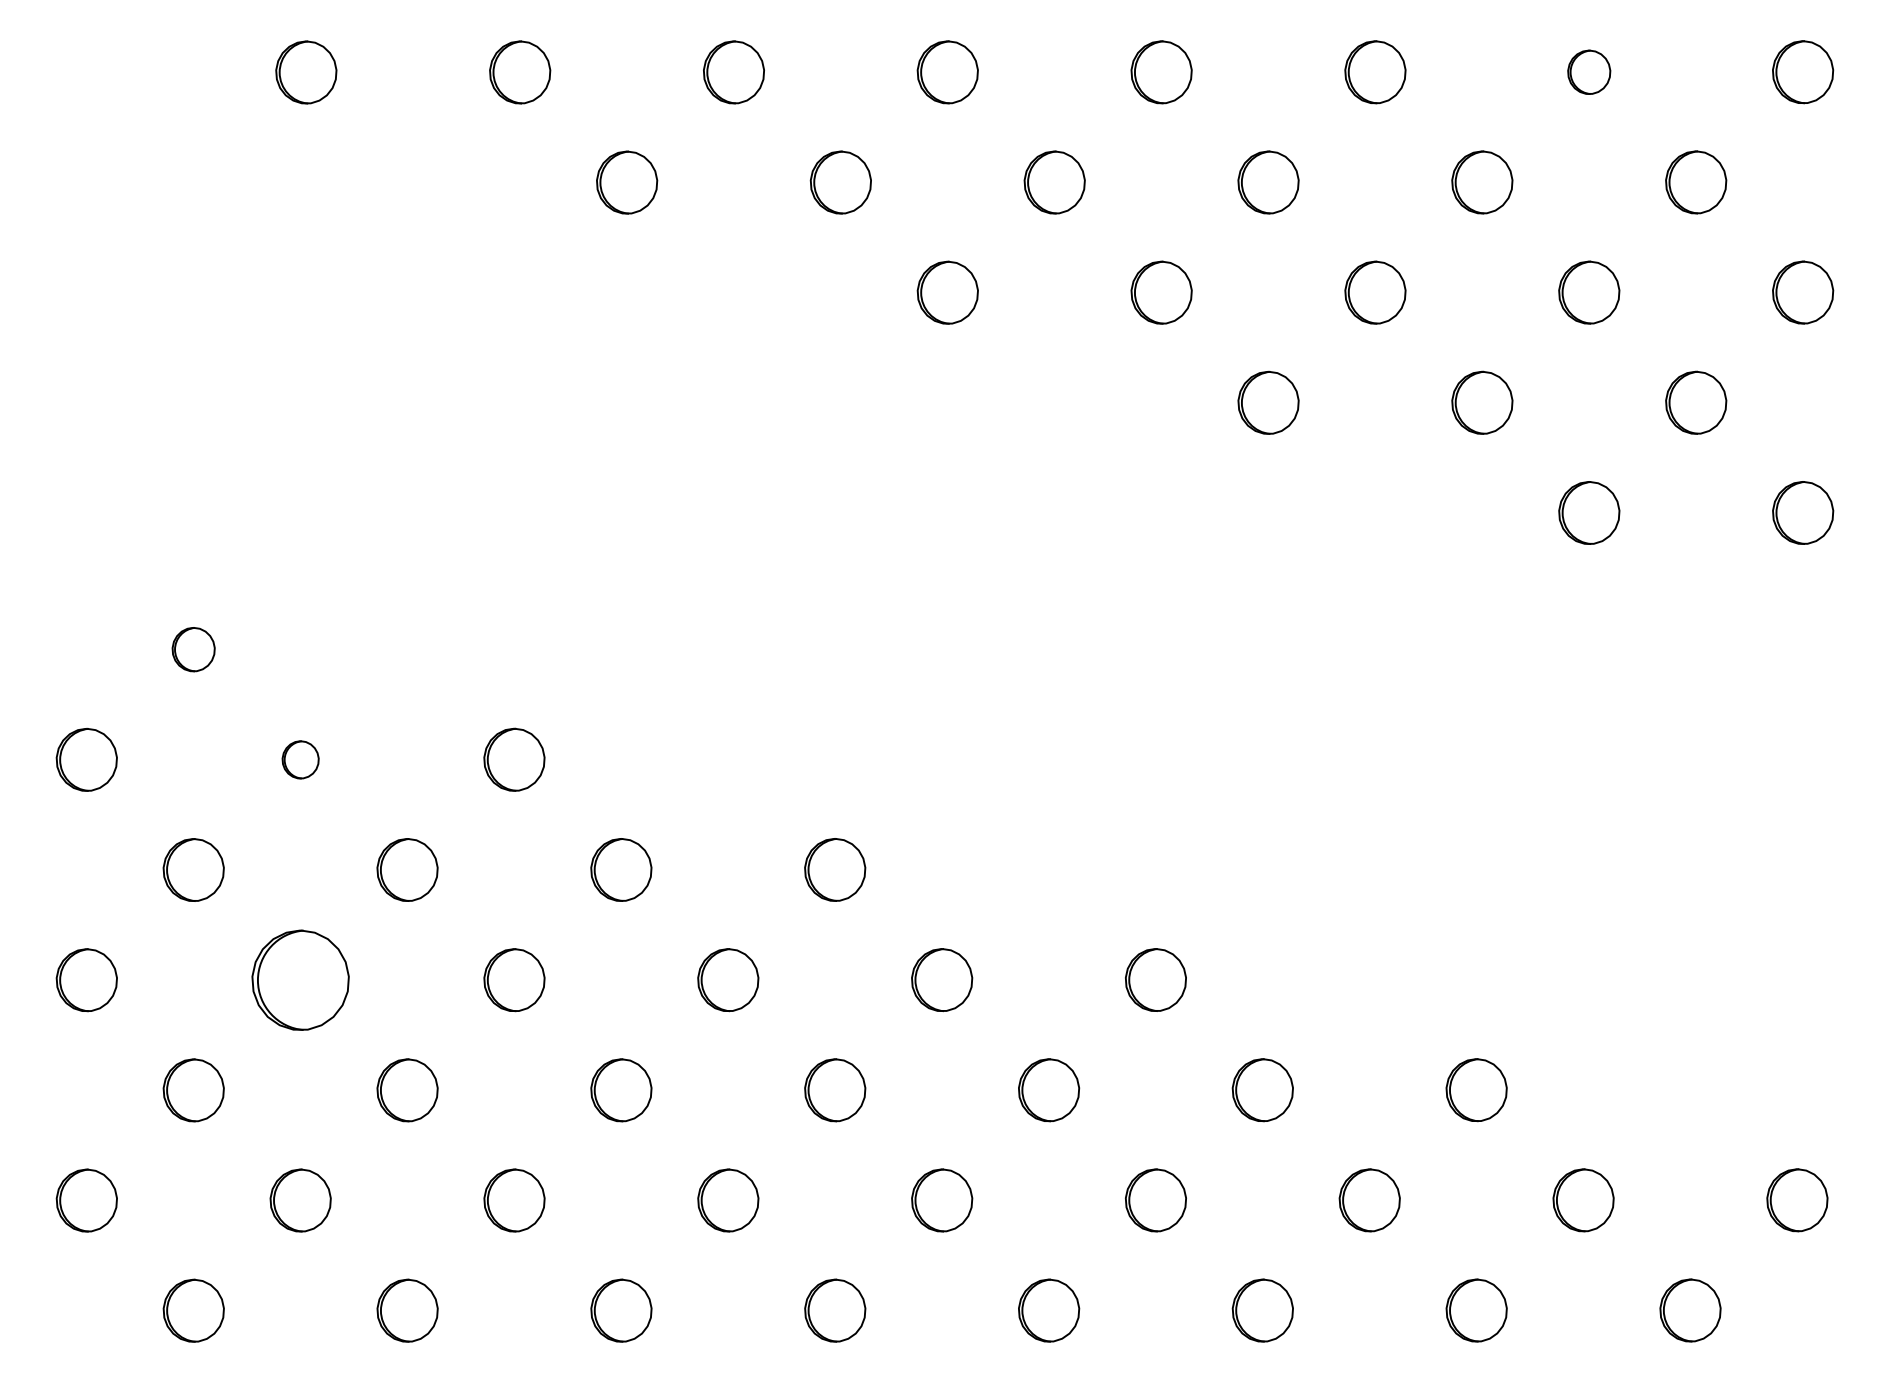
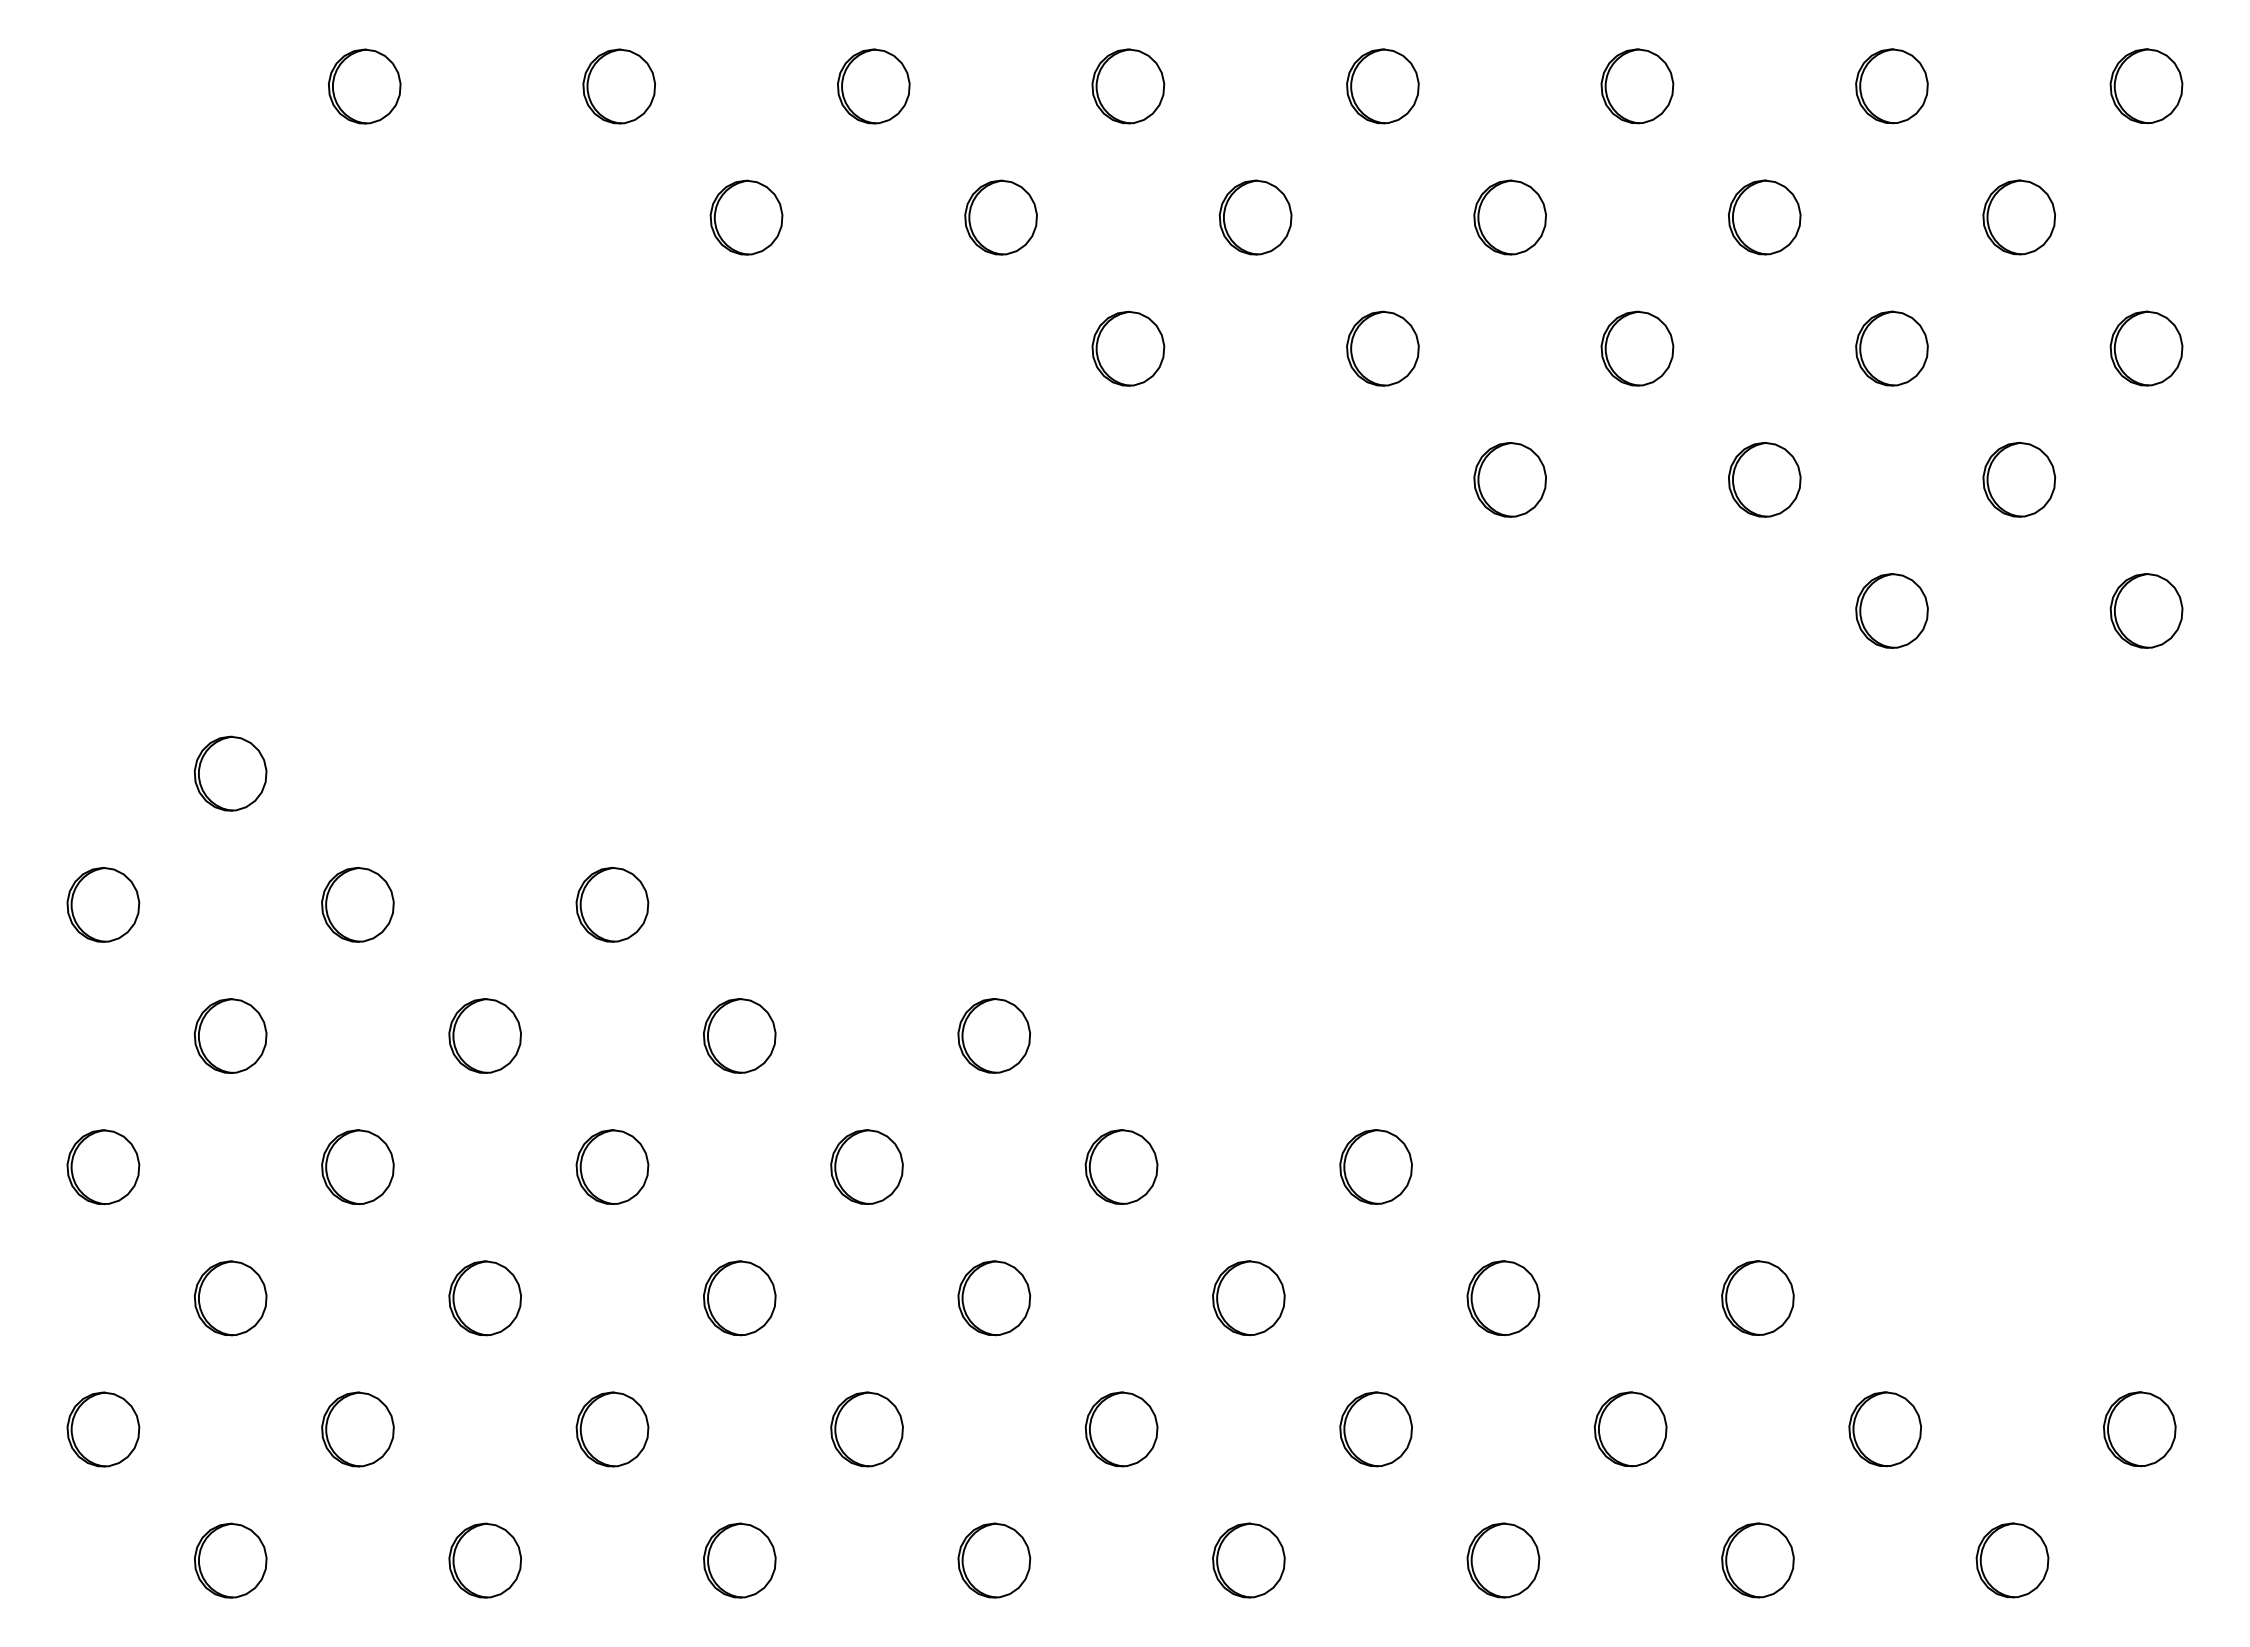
part: (1588, 72) -> (1891, 86), size x1.43
part: (193, 649) -> (230, 773), size x1.43
part: (300, 759) -> (357, 904), size x1.67
part: (300, 979) -> (357, 1166), size x0.62

